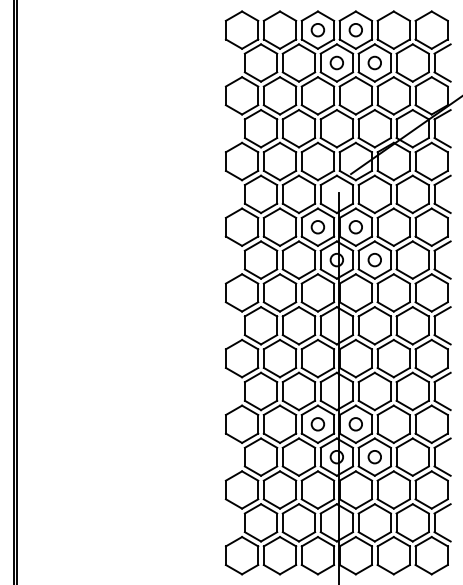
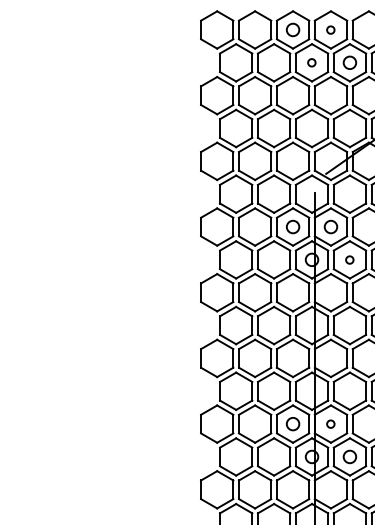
circle: (355, 30) -> (330, 30), size x0.6
circle: (336, 62) -> (311, 62), size x0.6
circle: (374, 260) -> (349, 260), size x0.6
circle: (355, 424) -> (330, 424), size x0.6

